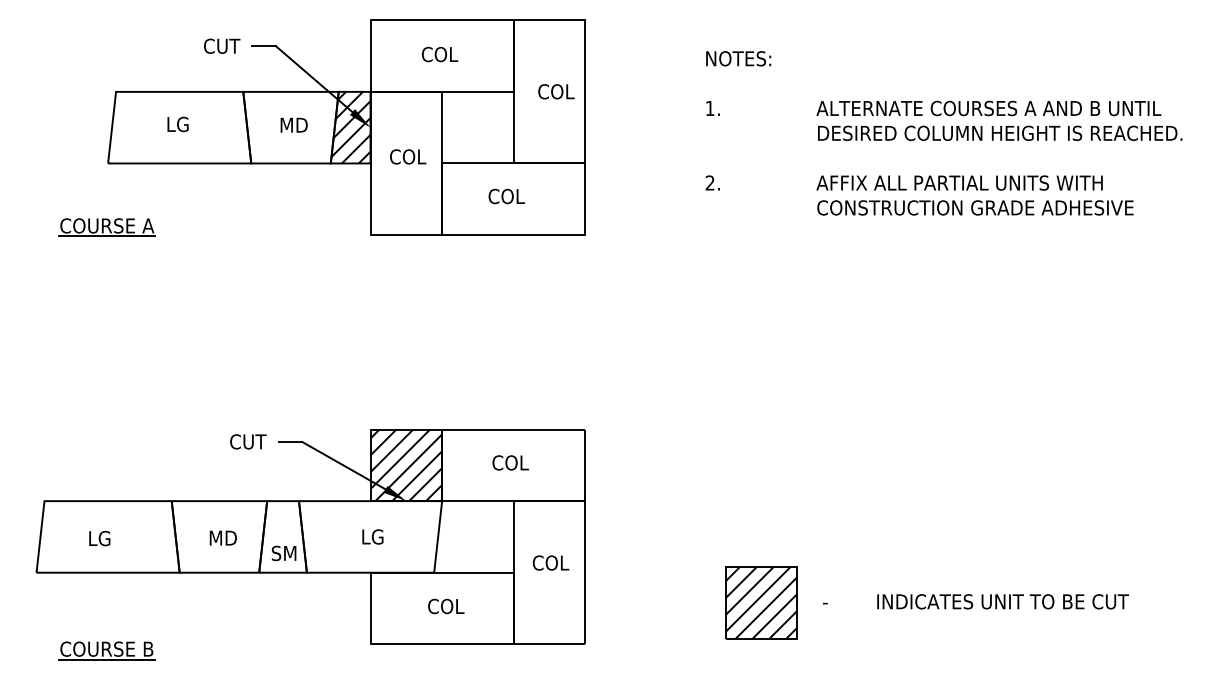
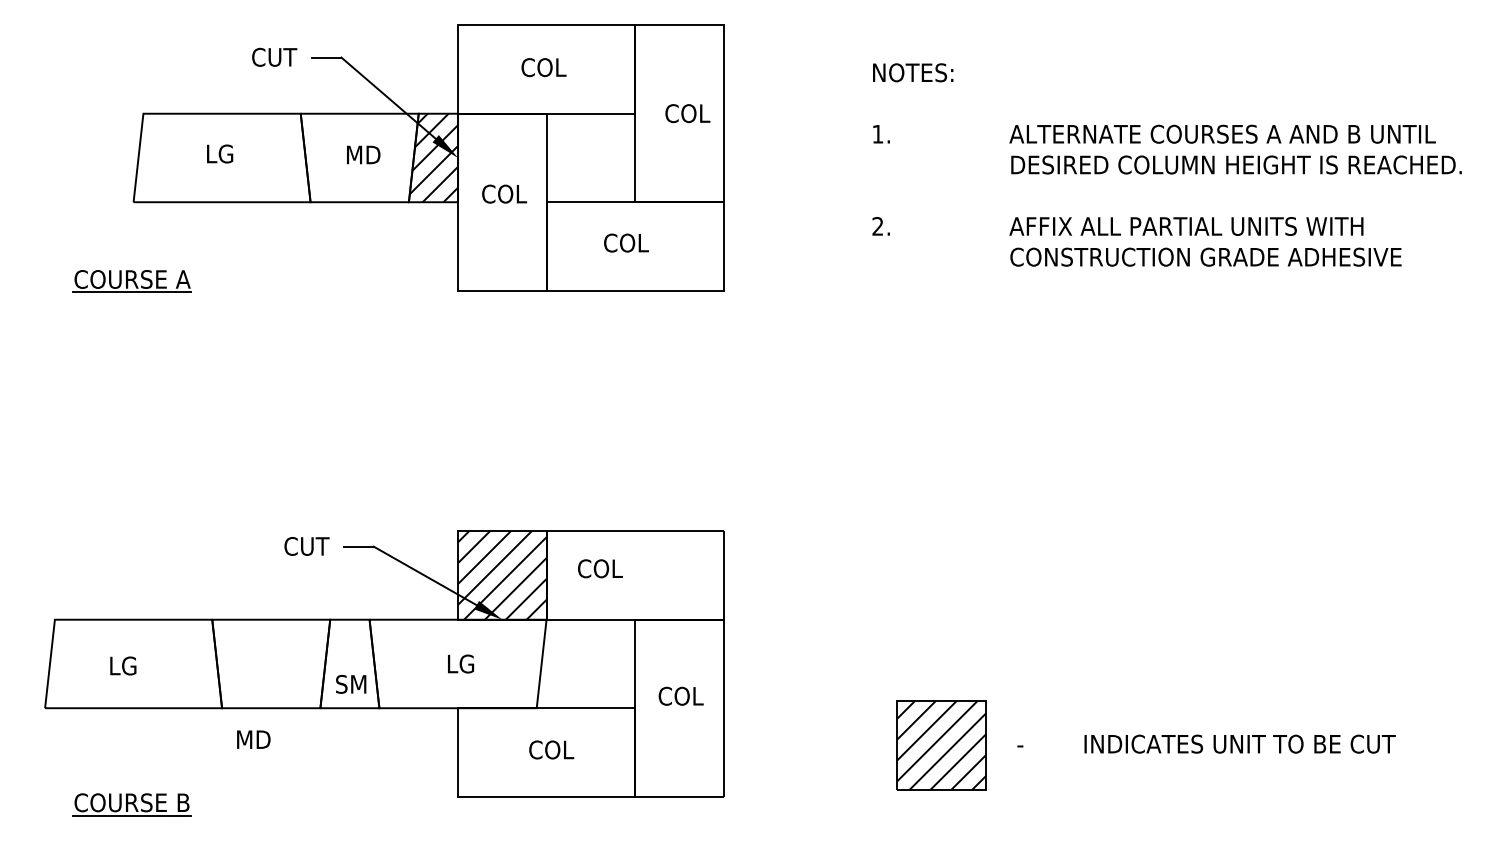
text: (510, 462) -> (600, 568), moved
text: (222, 537) -> (252, 738), moved

